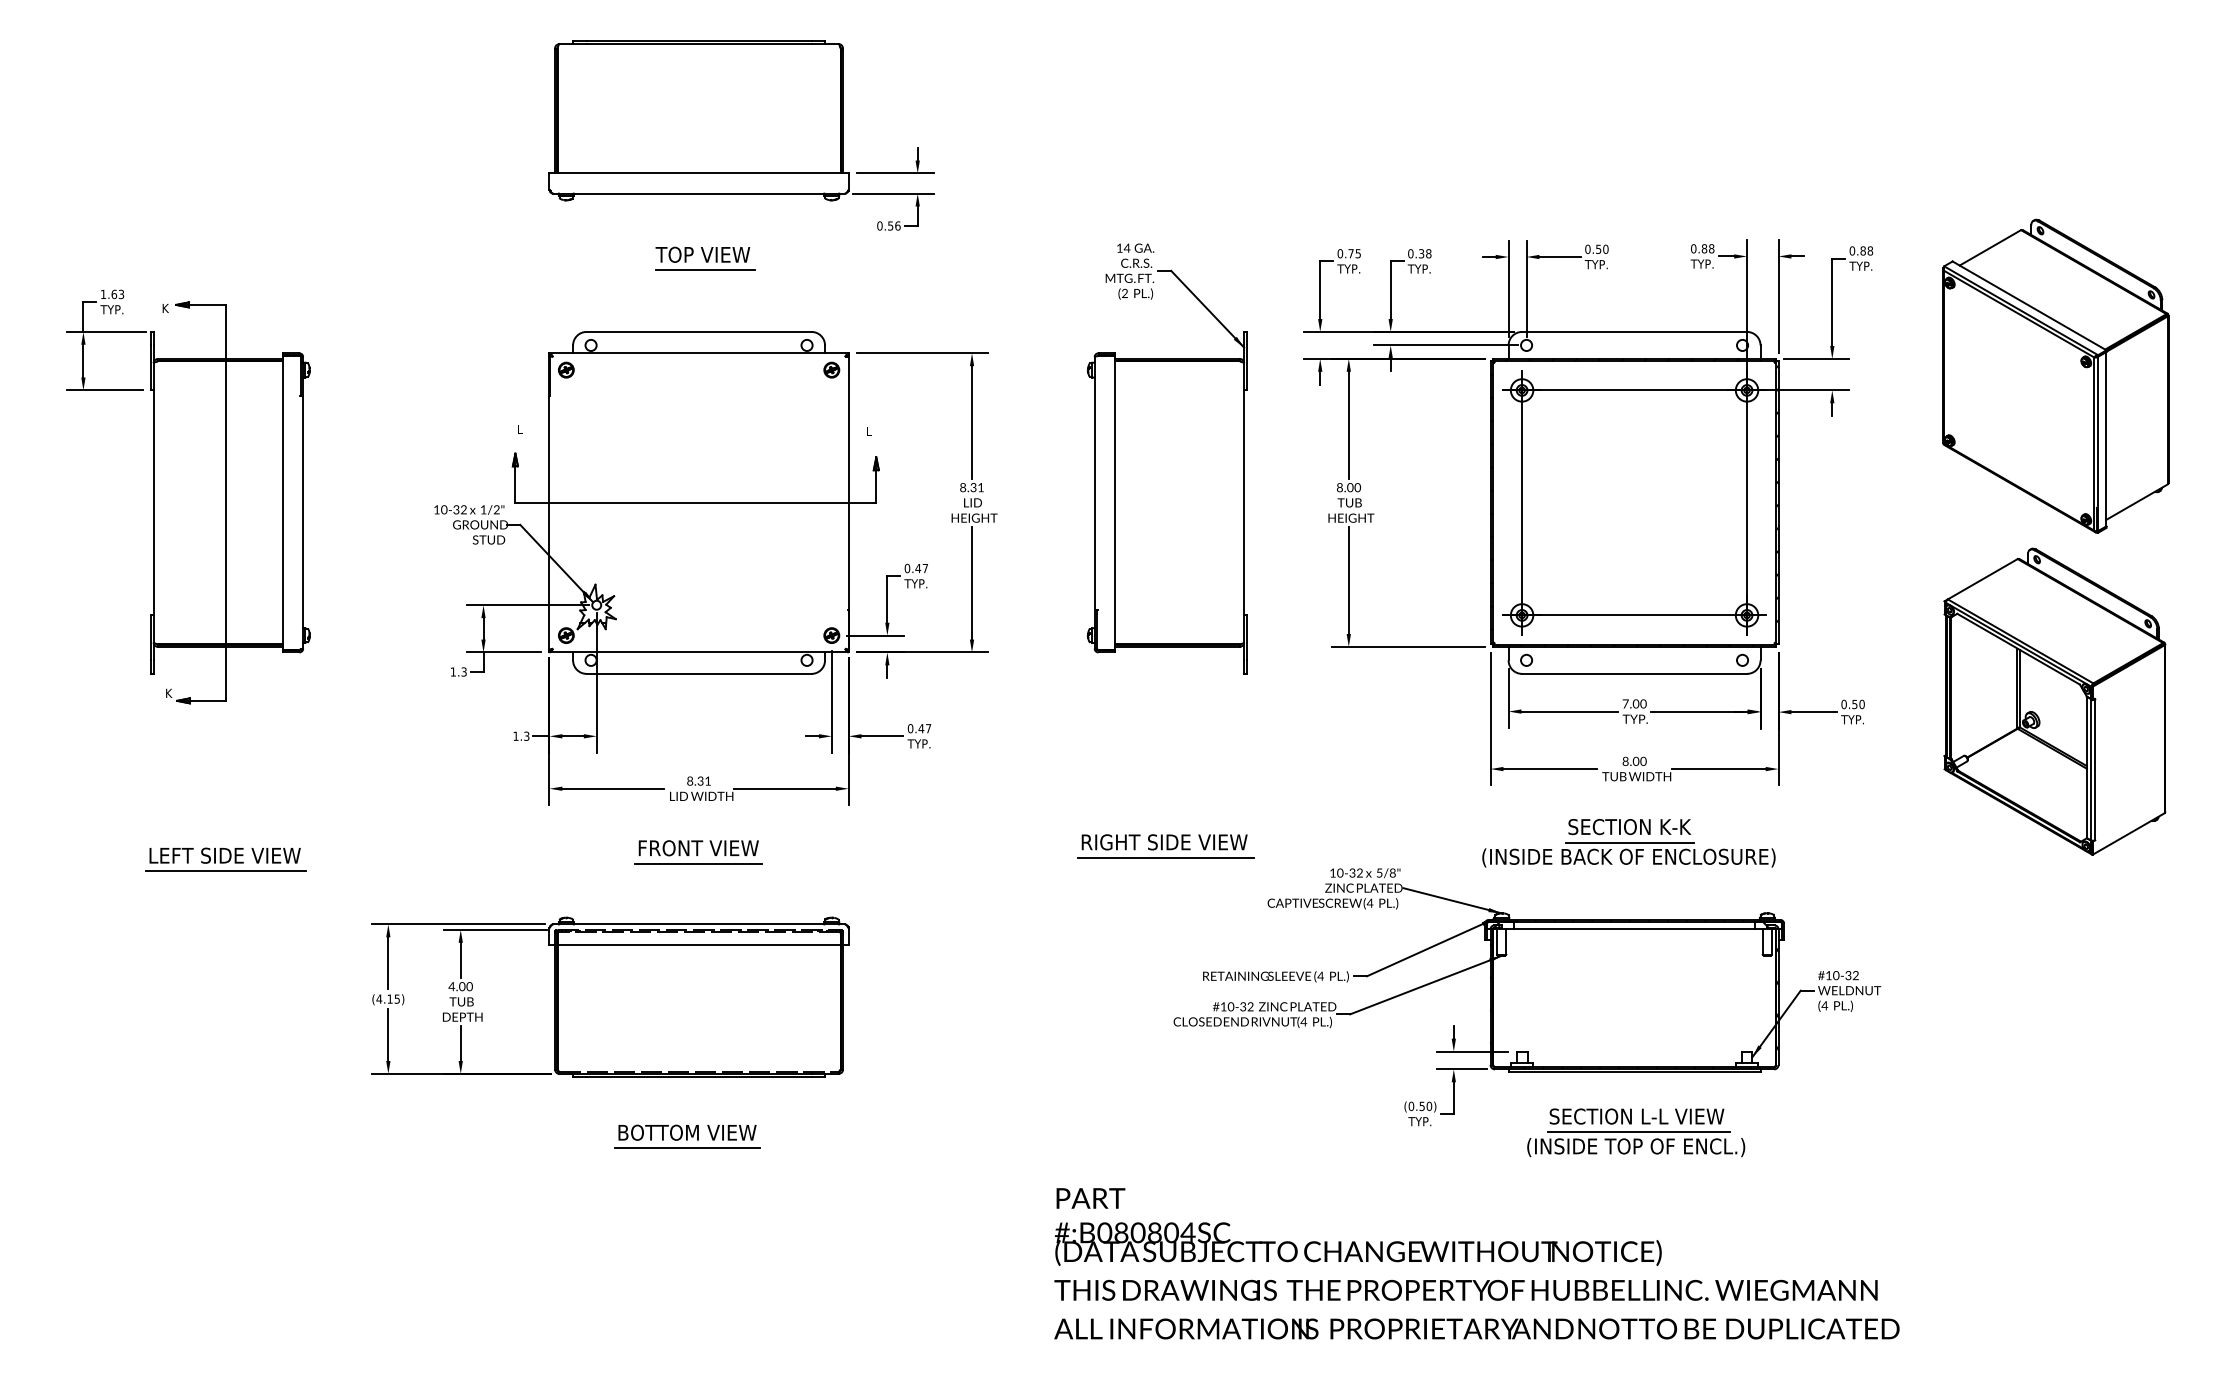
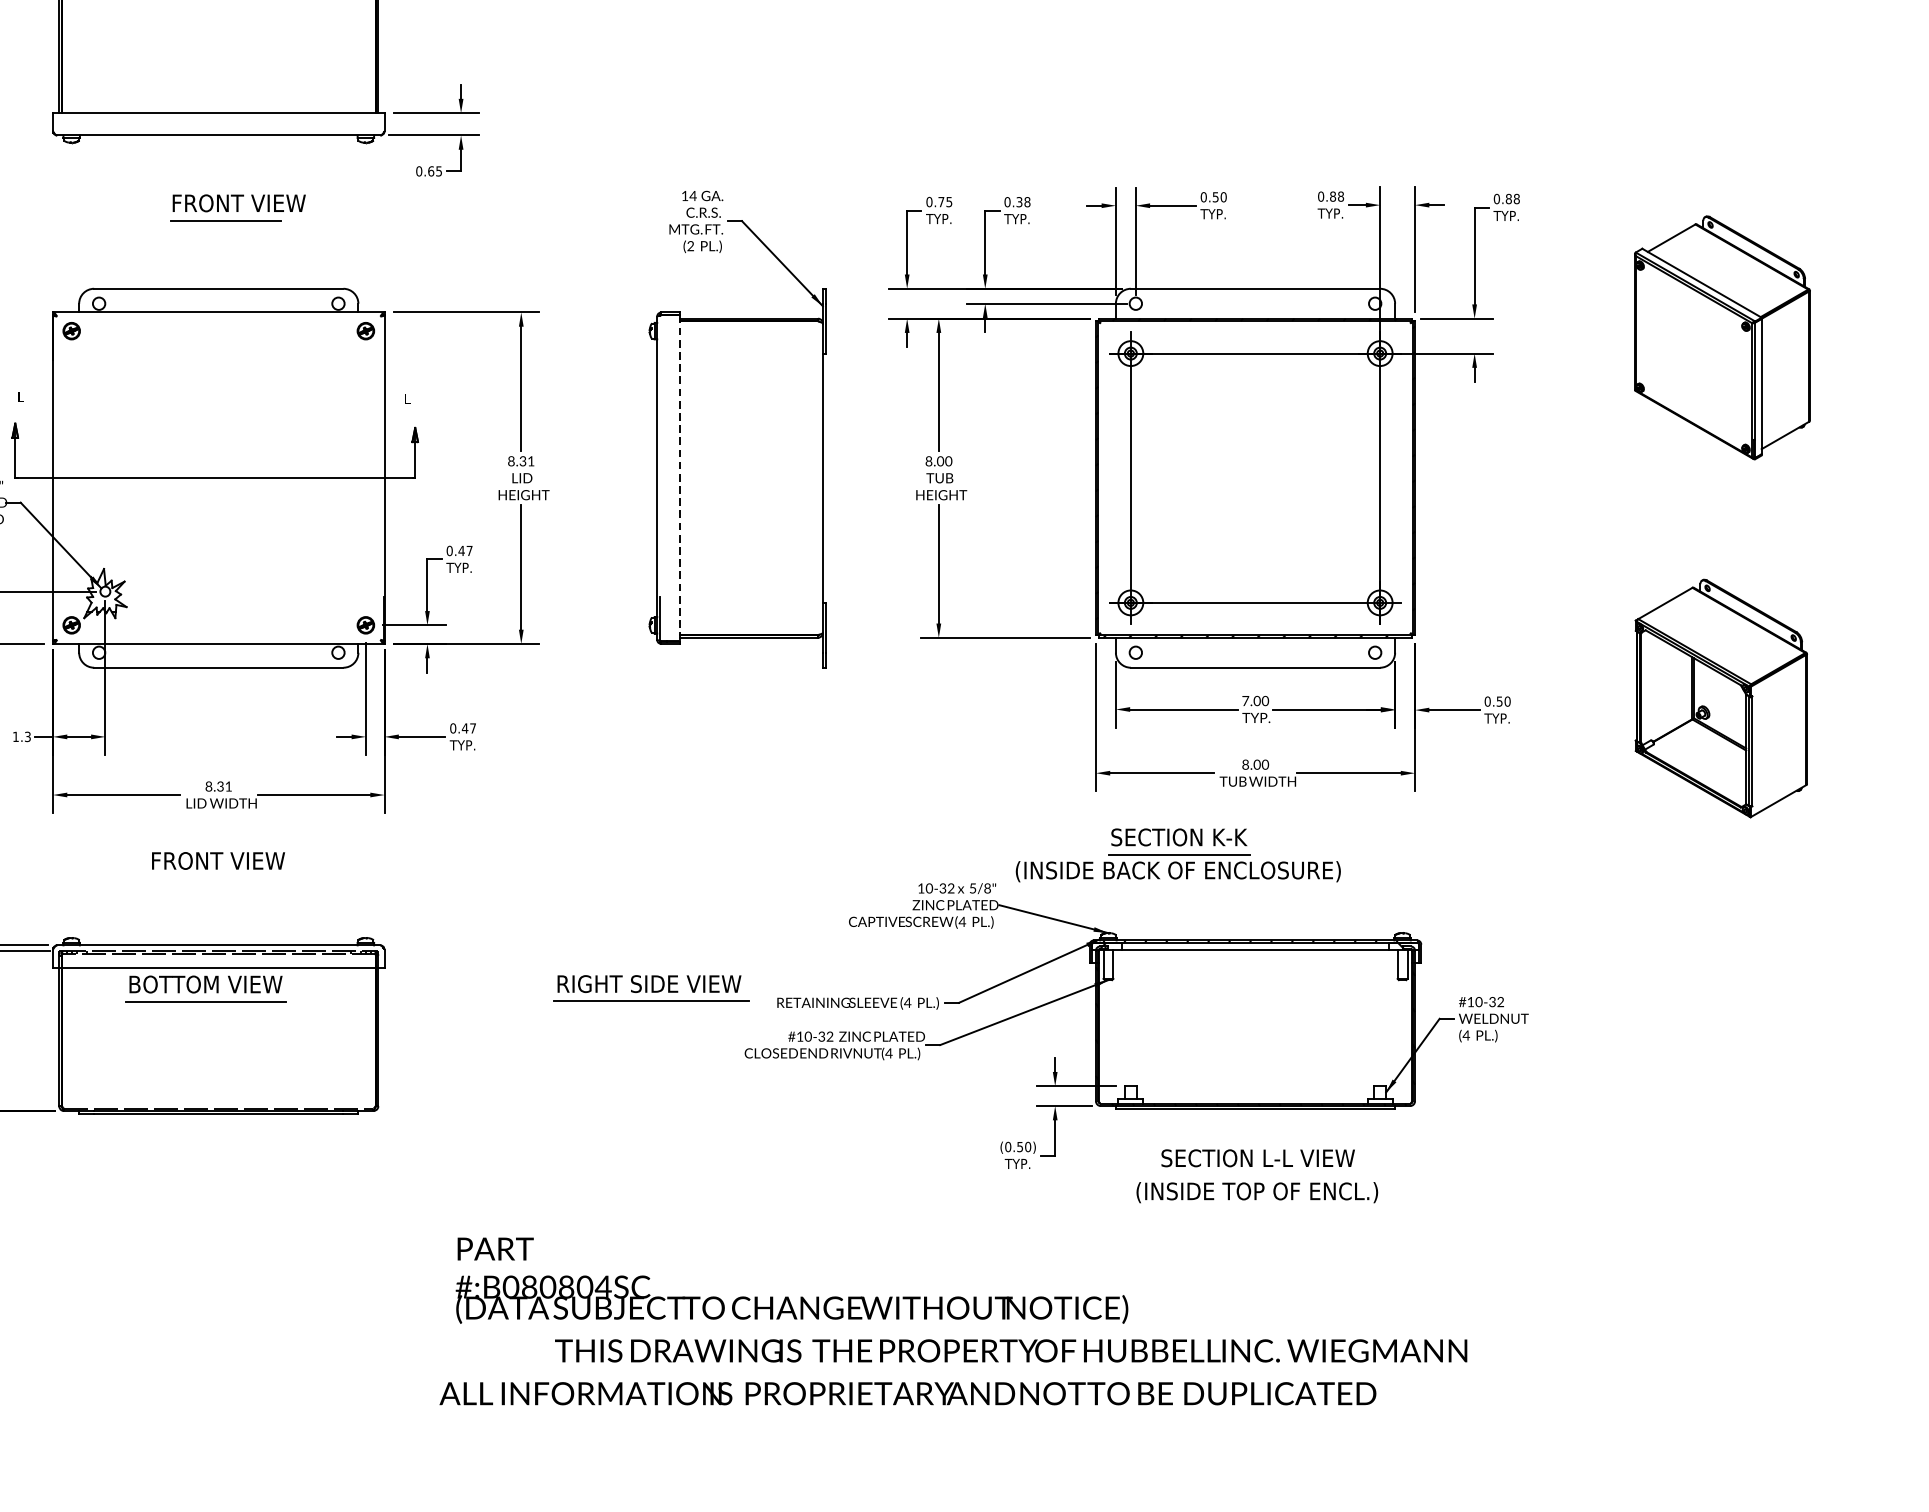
text: (894, 225) -> (435, 170), 0.56 -> 0.65
text: (716, 254) -> (238, 202), TOP VIEW -> FRONT VIEW
part: (2055, 375) -> (1721, 337), size x0.7
line: (1114, 502) -> (679, 477), solid -> dashed
part: (2054, 701) -> (1720, 698), size x0.7
part: (1628, 843) -> (1177, 855), moved
part: (1165, 846) -> (650, 988), moved
line: (698, 863) -> (218, 877), removed
line: (1638, 1132) -> (1259, 1175), removed
part: (687, 1136) -> (205, 988), moved
text: (1358, 1226) -> (792, 1280), moved
text: (1465, 1289) -> (1010, 1349), moved
text: (1476, 1328) -> (907, 1393), moved

